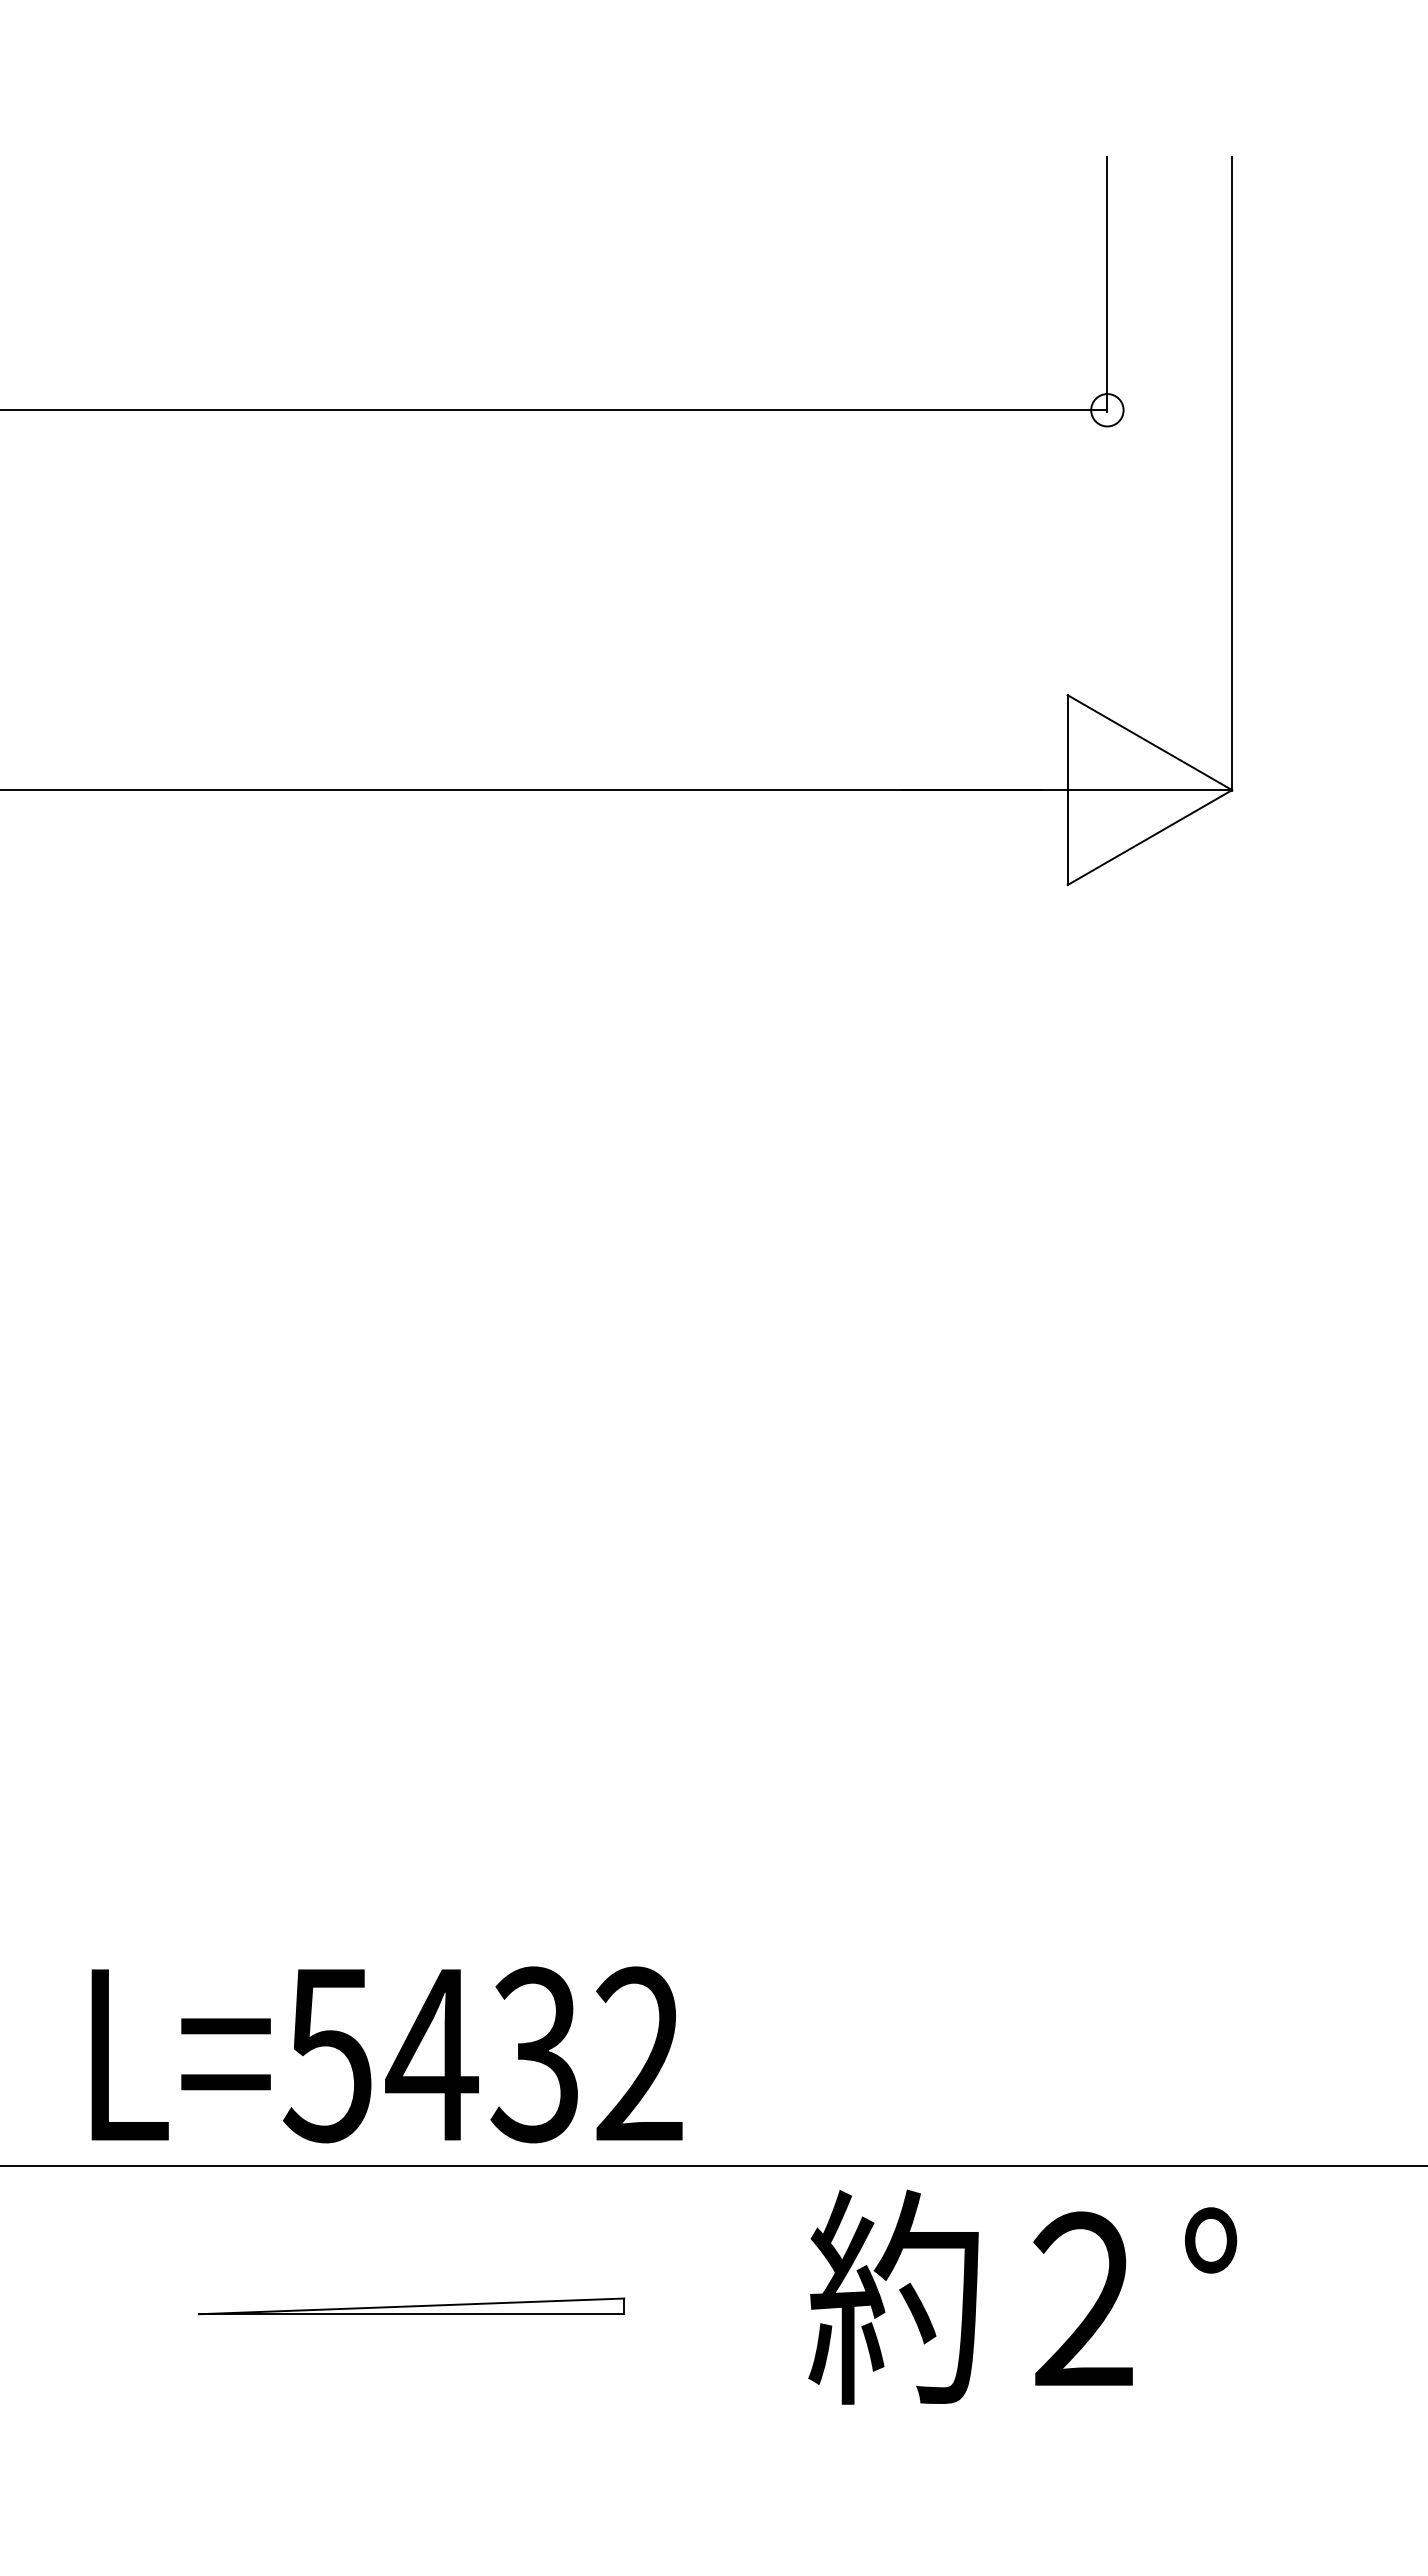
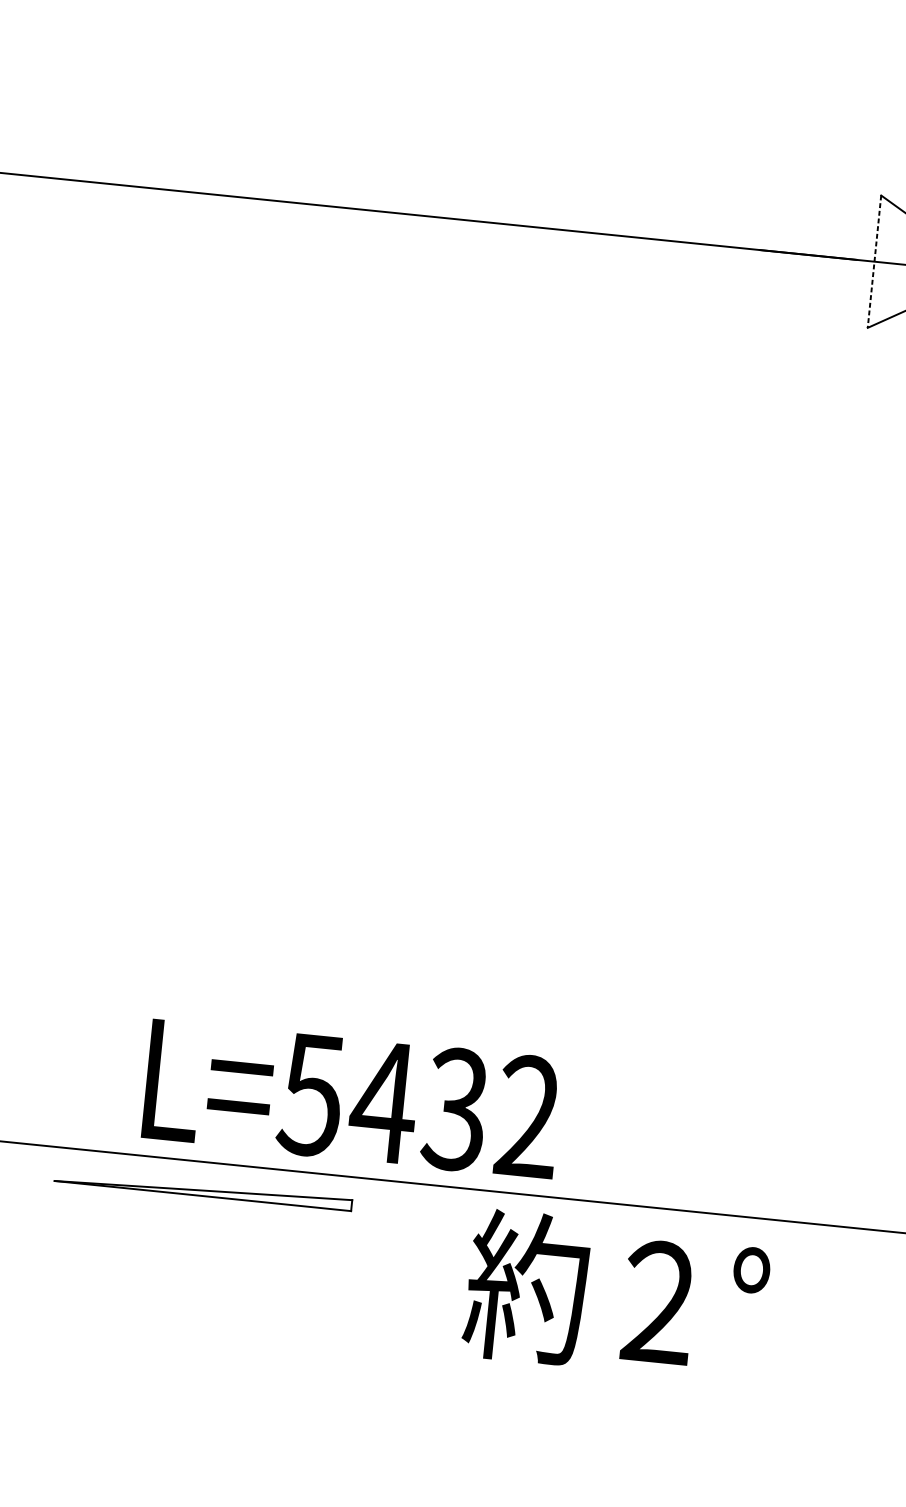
line: (1067, 790) -> (874, 261), solid -> dashed
text: (386, 2054) -> (352, 1098), moved
text: (1022, 2296) -> (616, 1295), moved
part: (411, 2306) -> (203, 1190), moved

